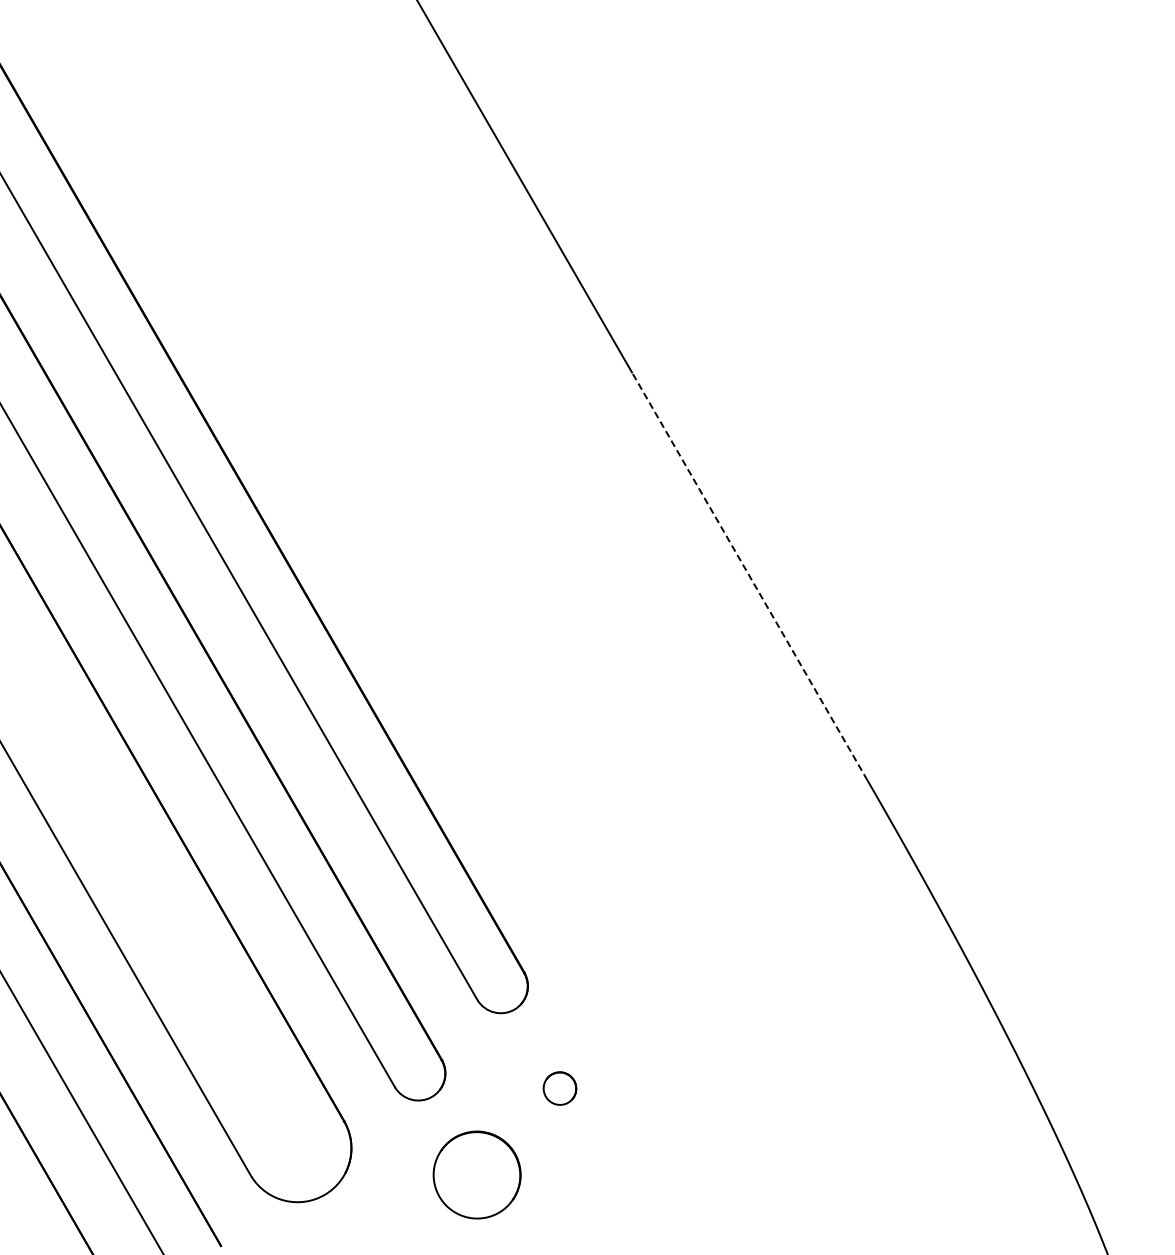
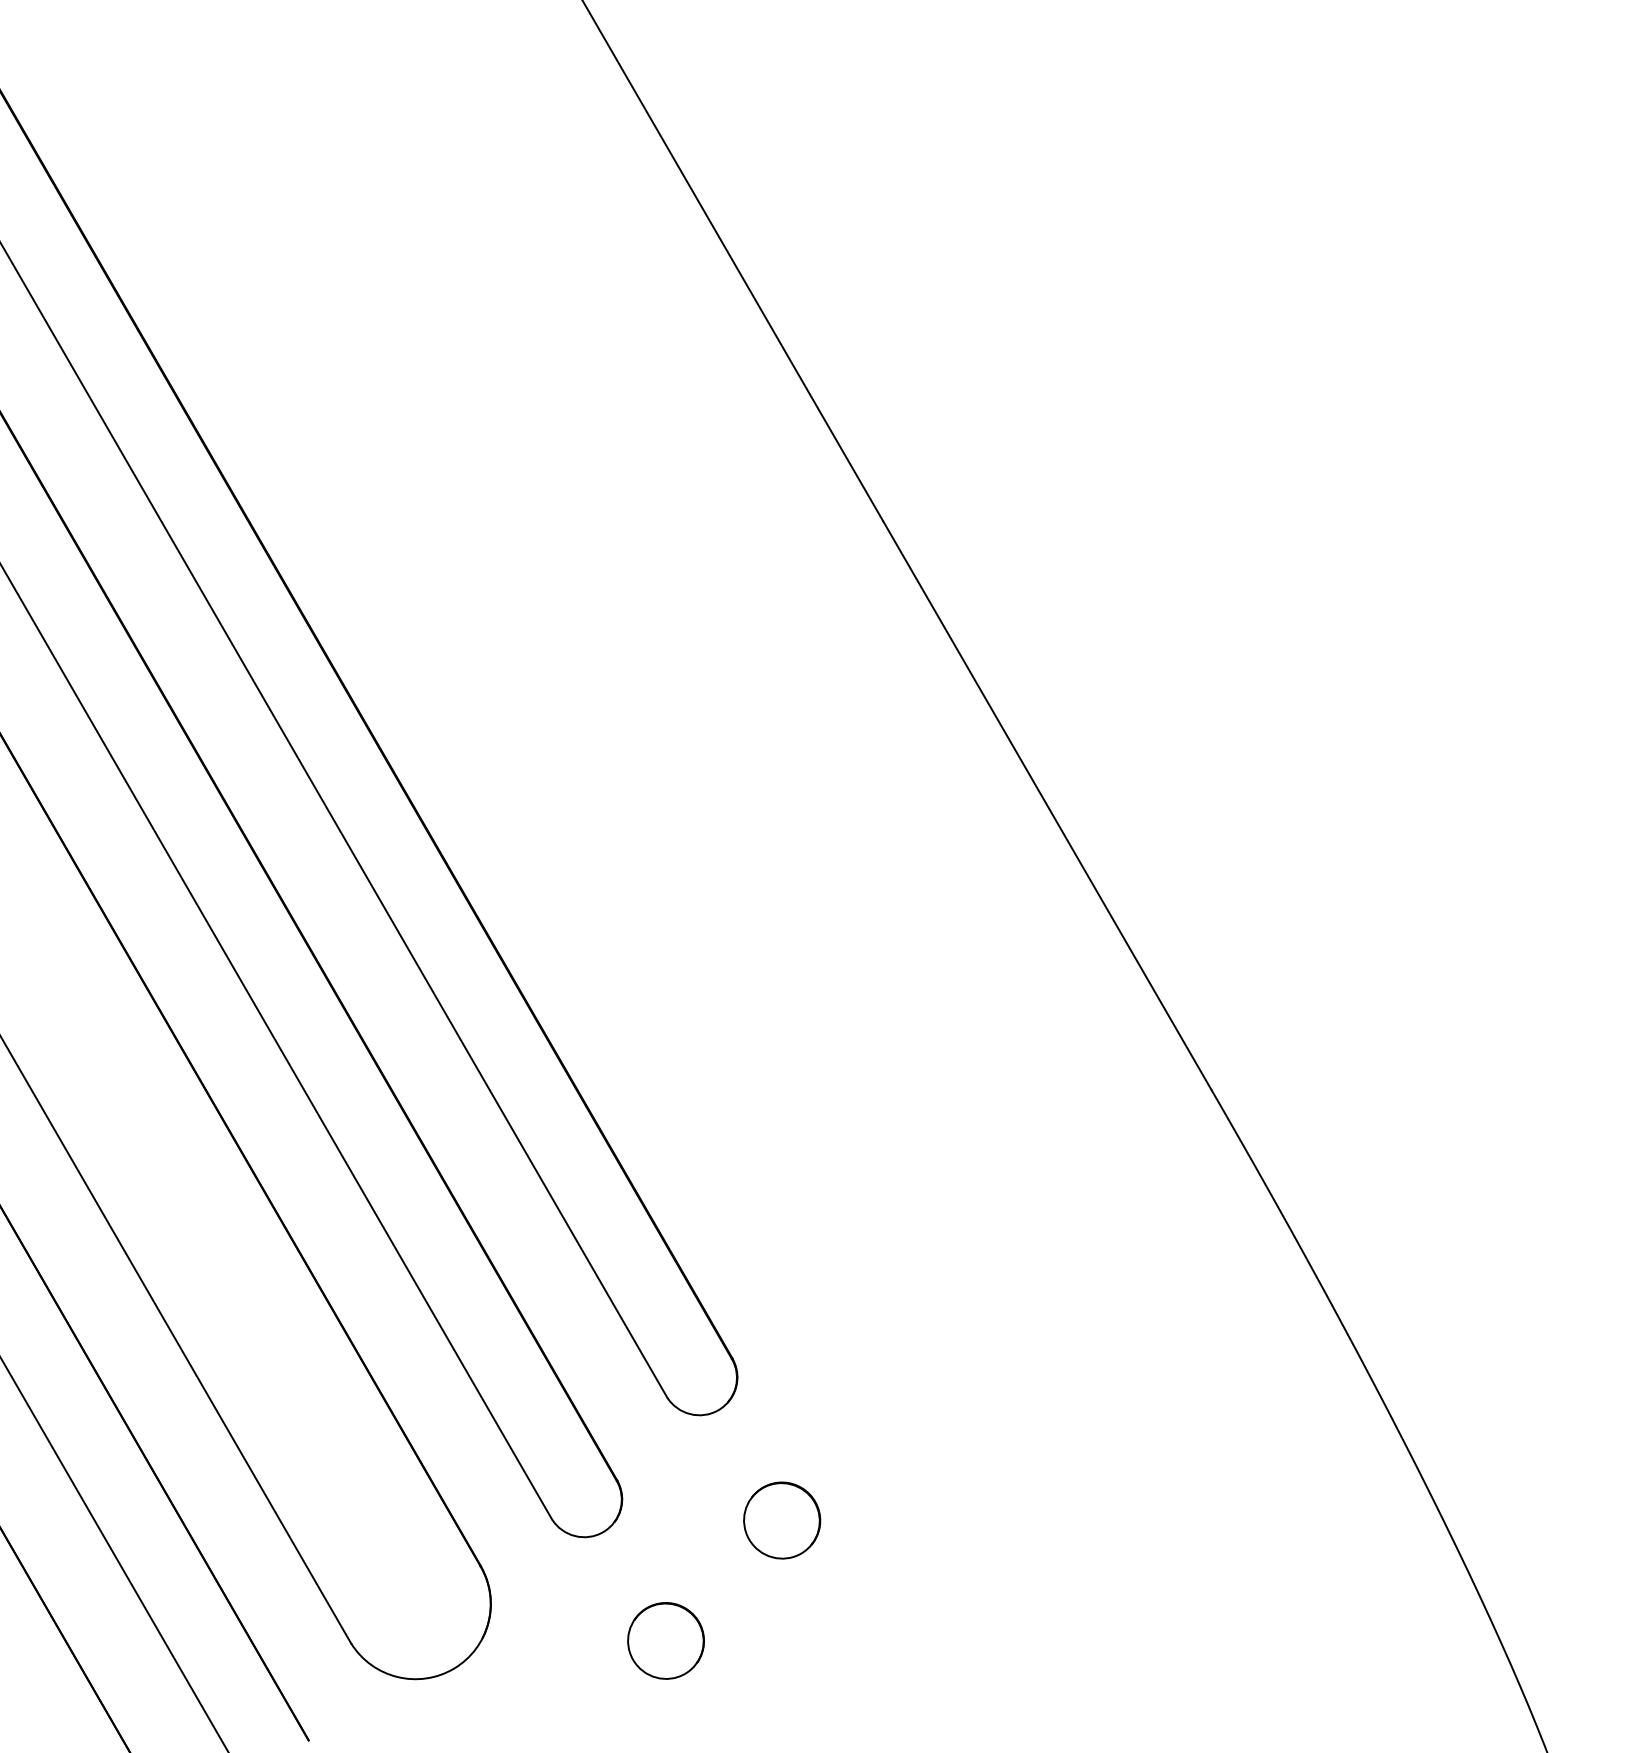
line: (749, 576) -> (1046, 805), dashed -> solid
part: (559, 1088) -> (781, 1520), size x1.67
part: (476, 1174) -> (665, 1640), size x0.62

